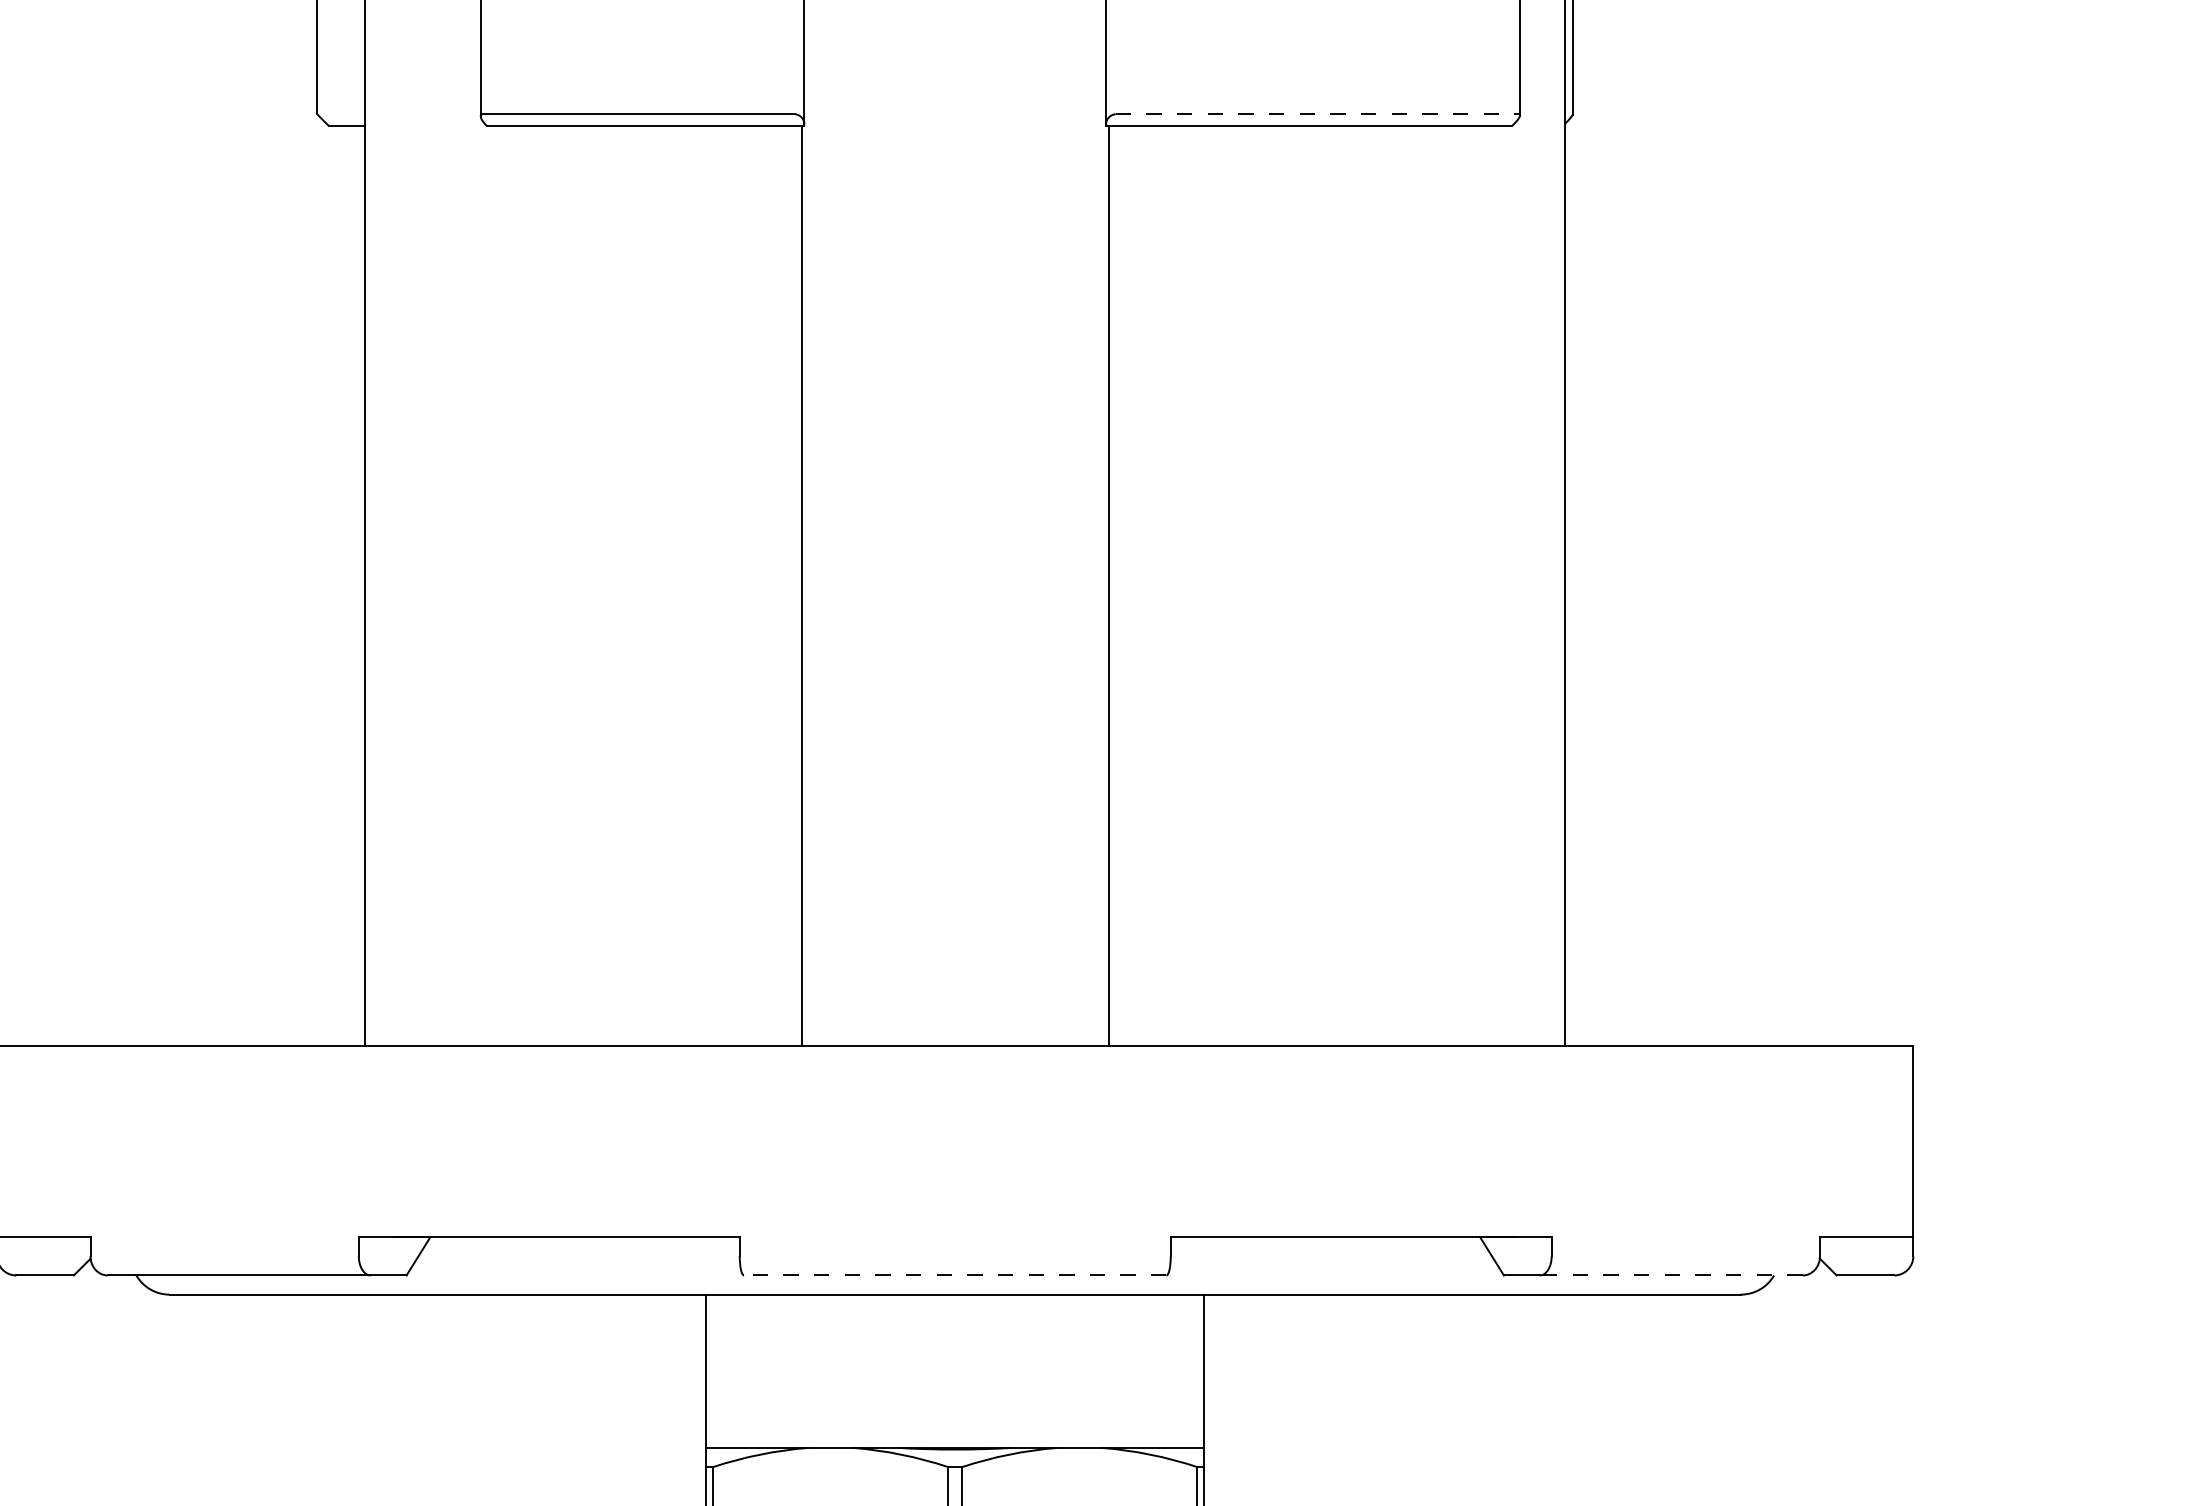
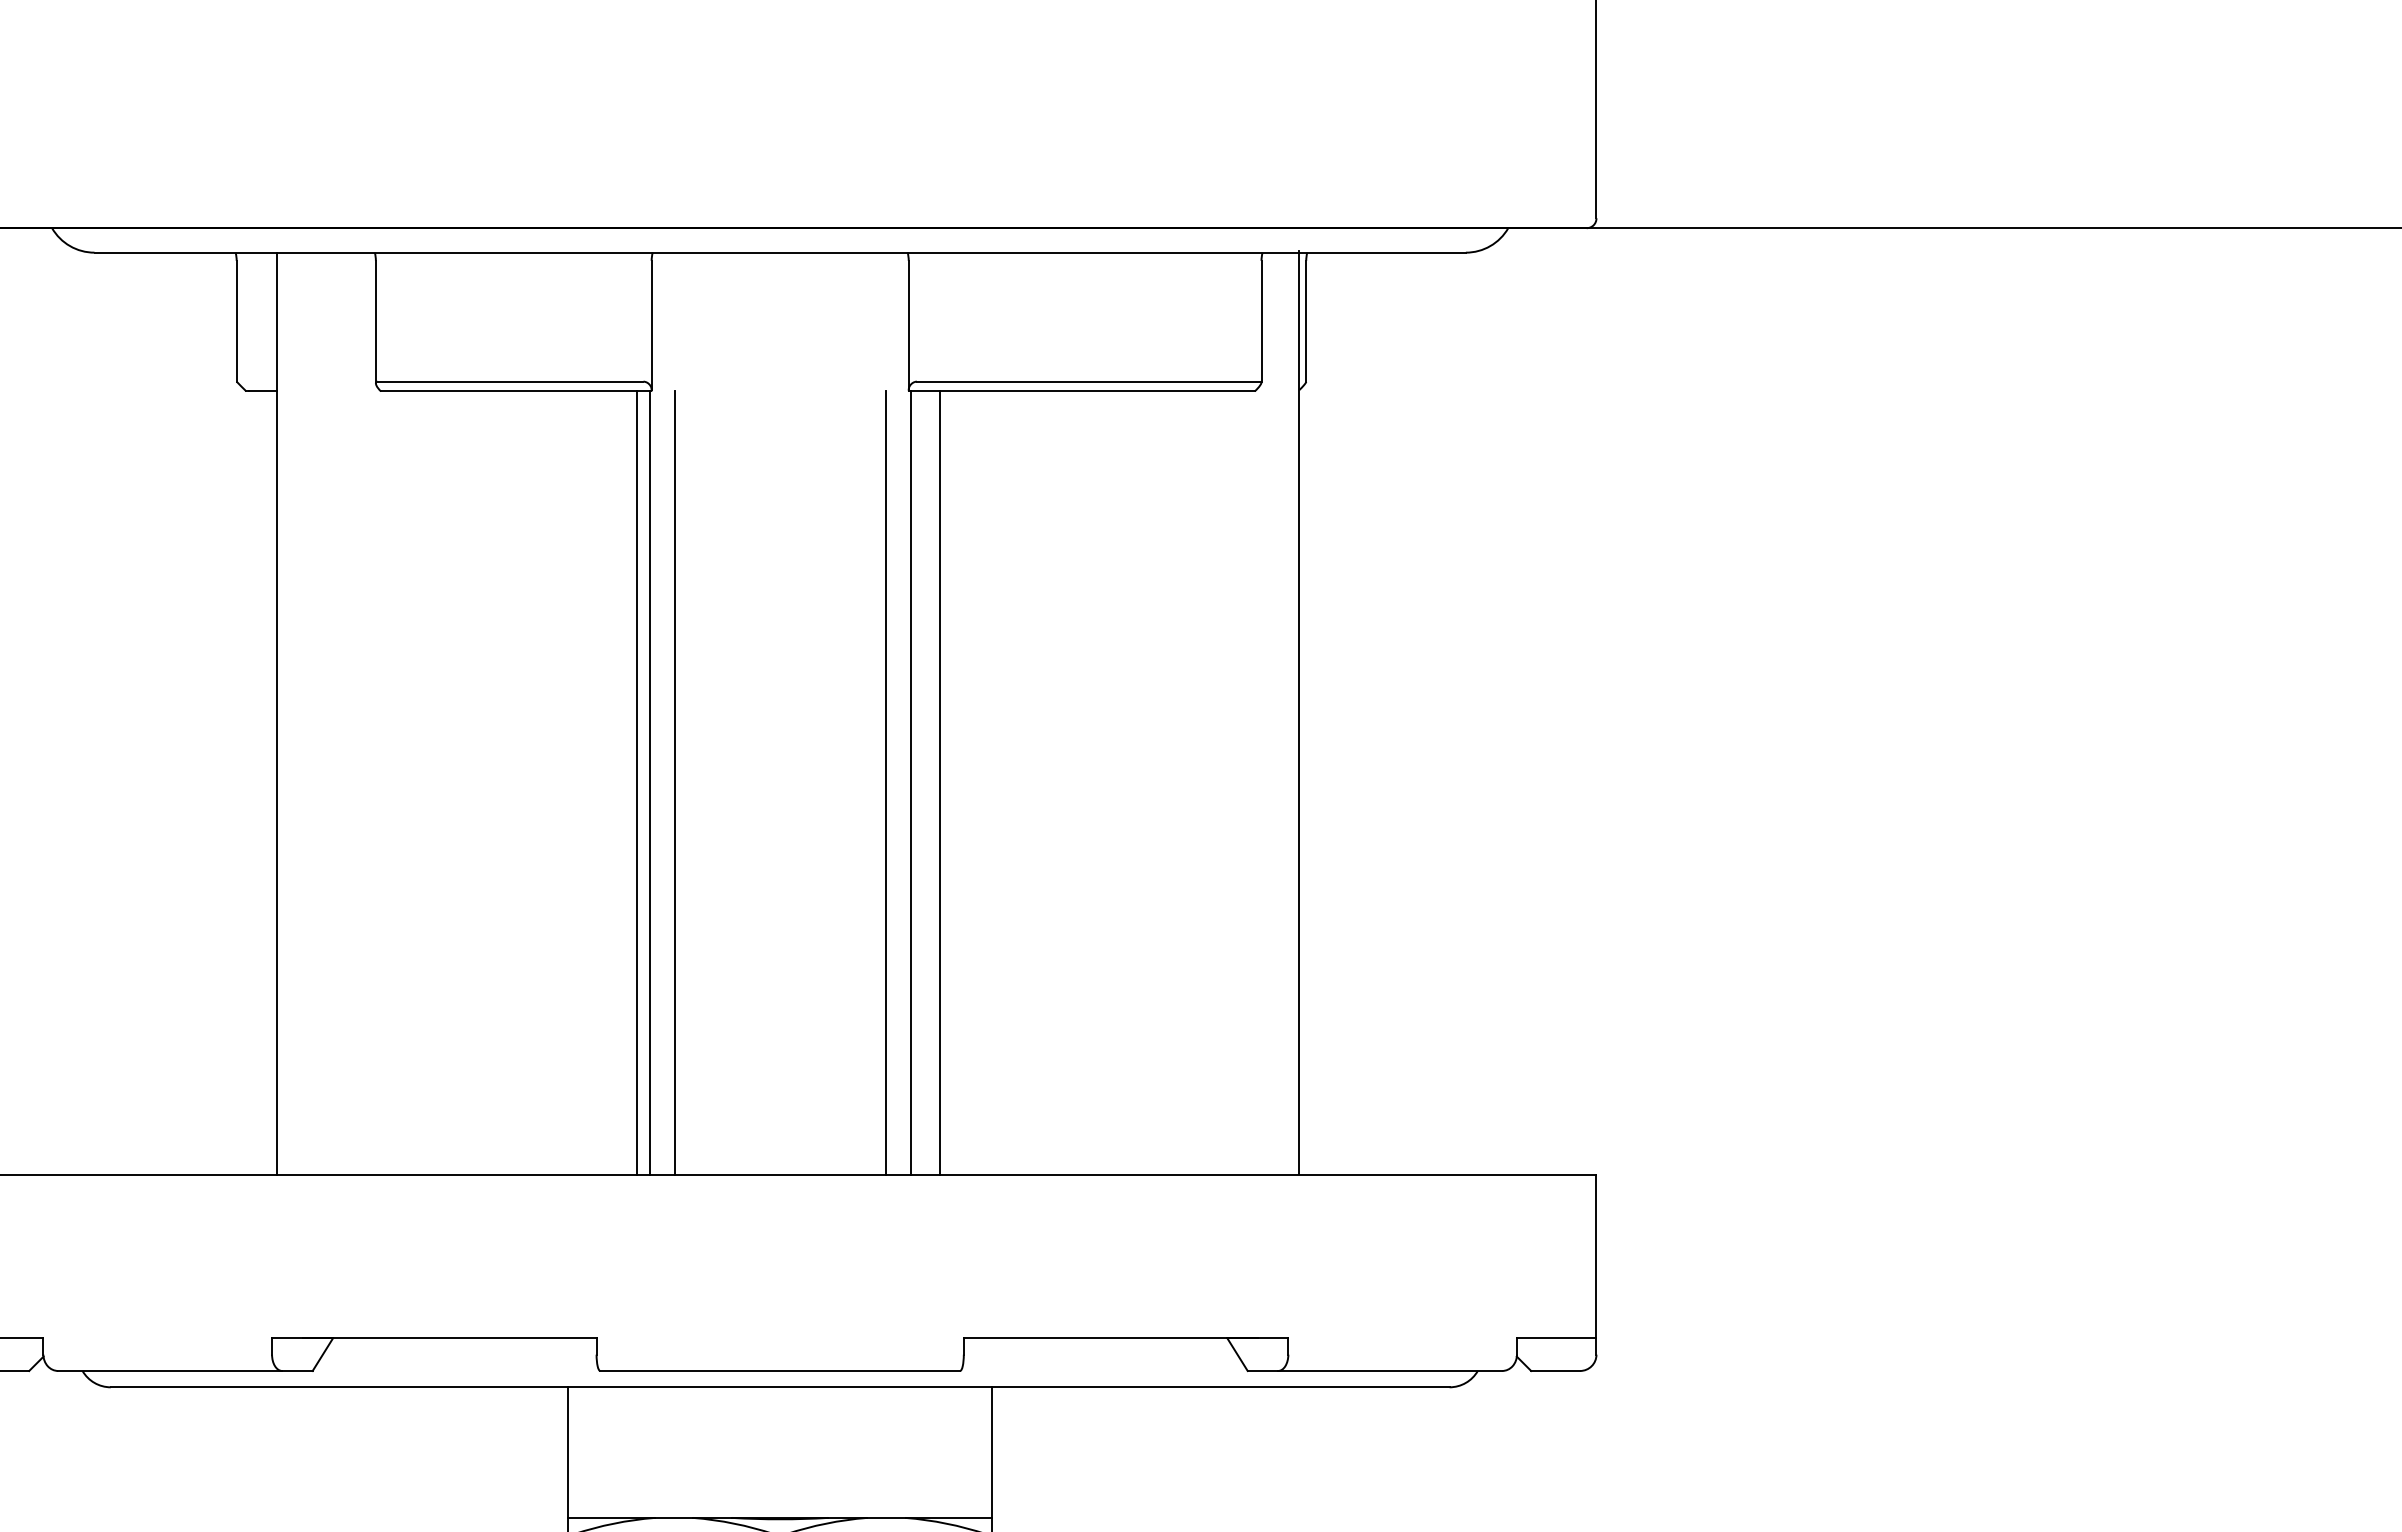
line: (1317, 114) -> (1088, 381), dashed -> solid
line: (786, 585) -> (636, 783), added
line: (831, 585) -> (674, 783), added
line: (1078, 585) -> (885, 783), added
line: (1143, 585) -> (940, 783), added
line: (955, 1274) -> (780, 1370), dashed -> solid
line: (1670, 1274) -> (1389, 1370), dashed -> solid

